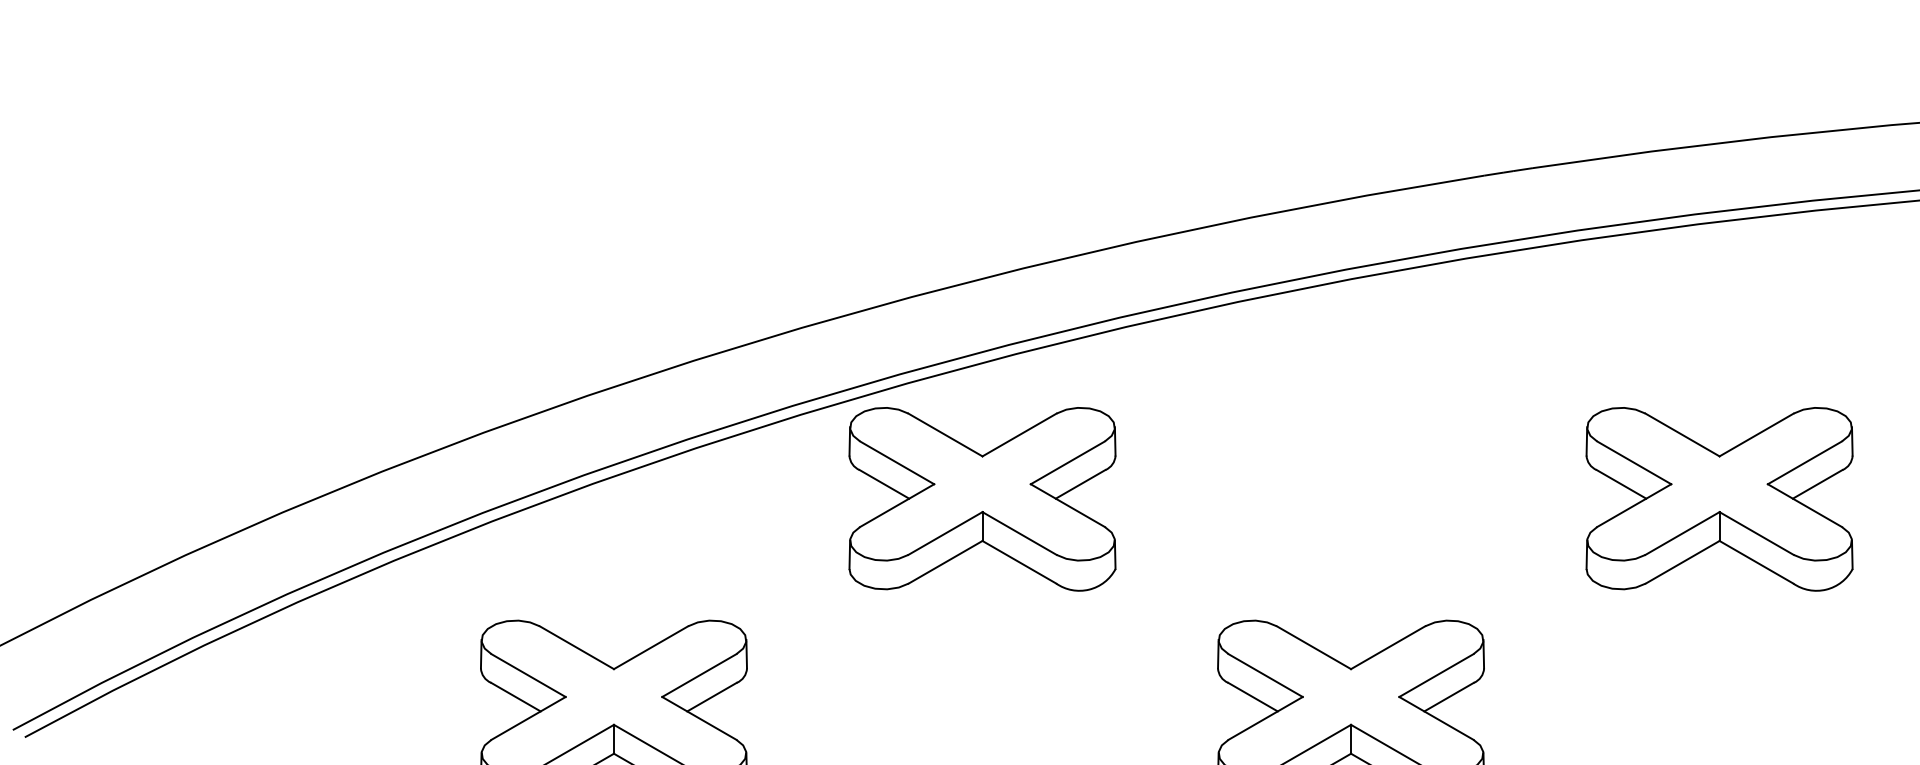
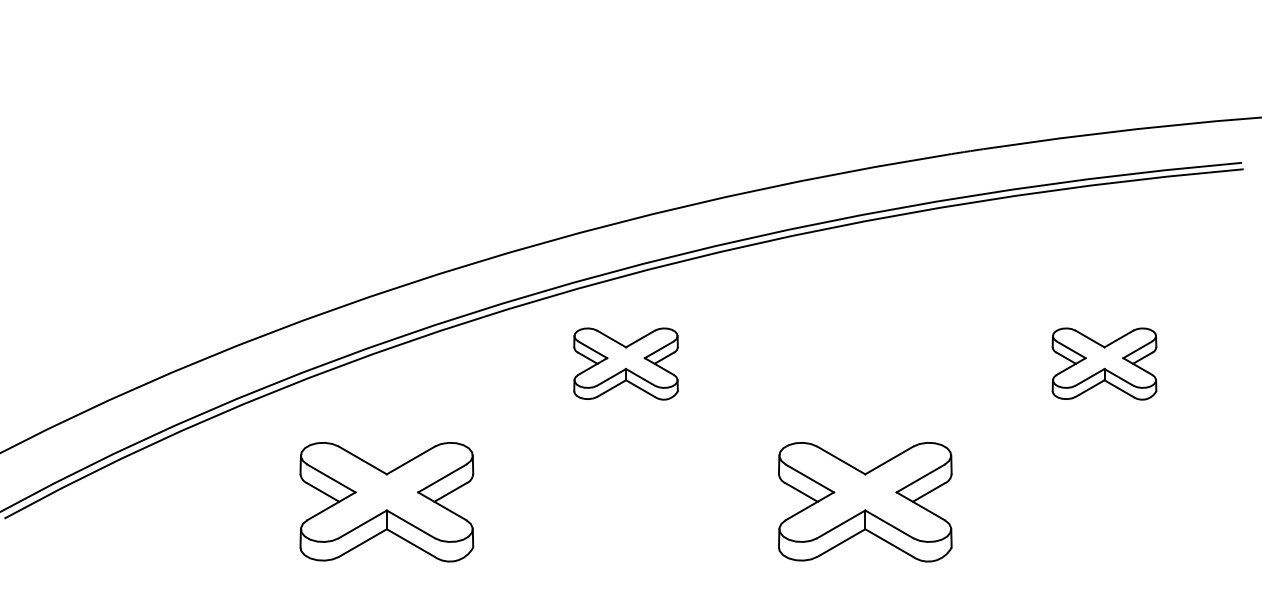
part: (981, 498) -> (625, 363), size x0.6
part: (1719, 498) -> (1104, 363), size x0.6

